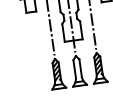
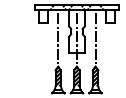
hatch: (76, 66) -> (76, 76), added

